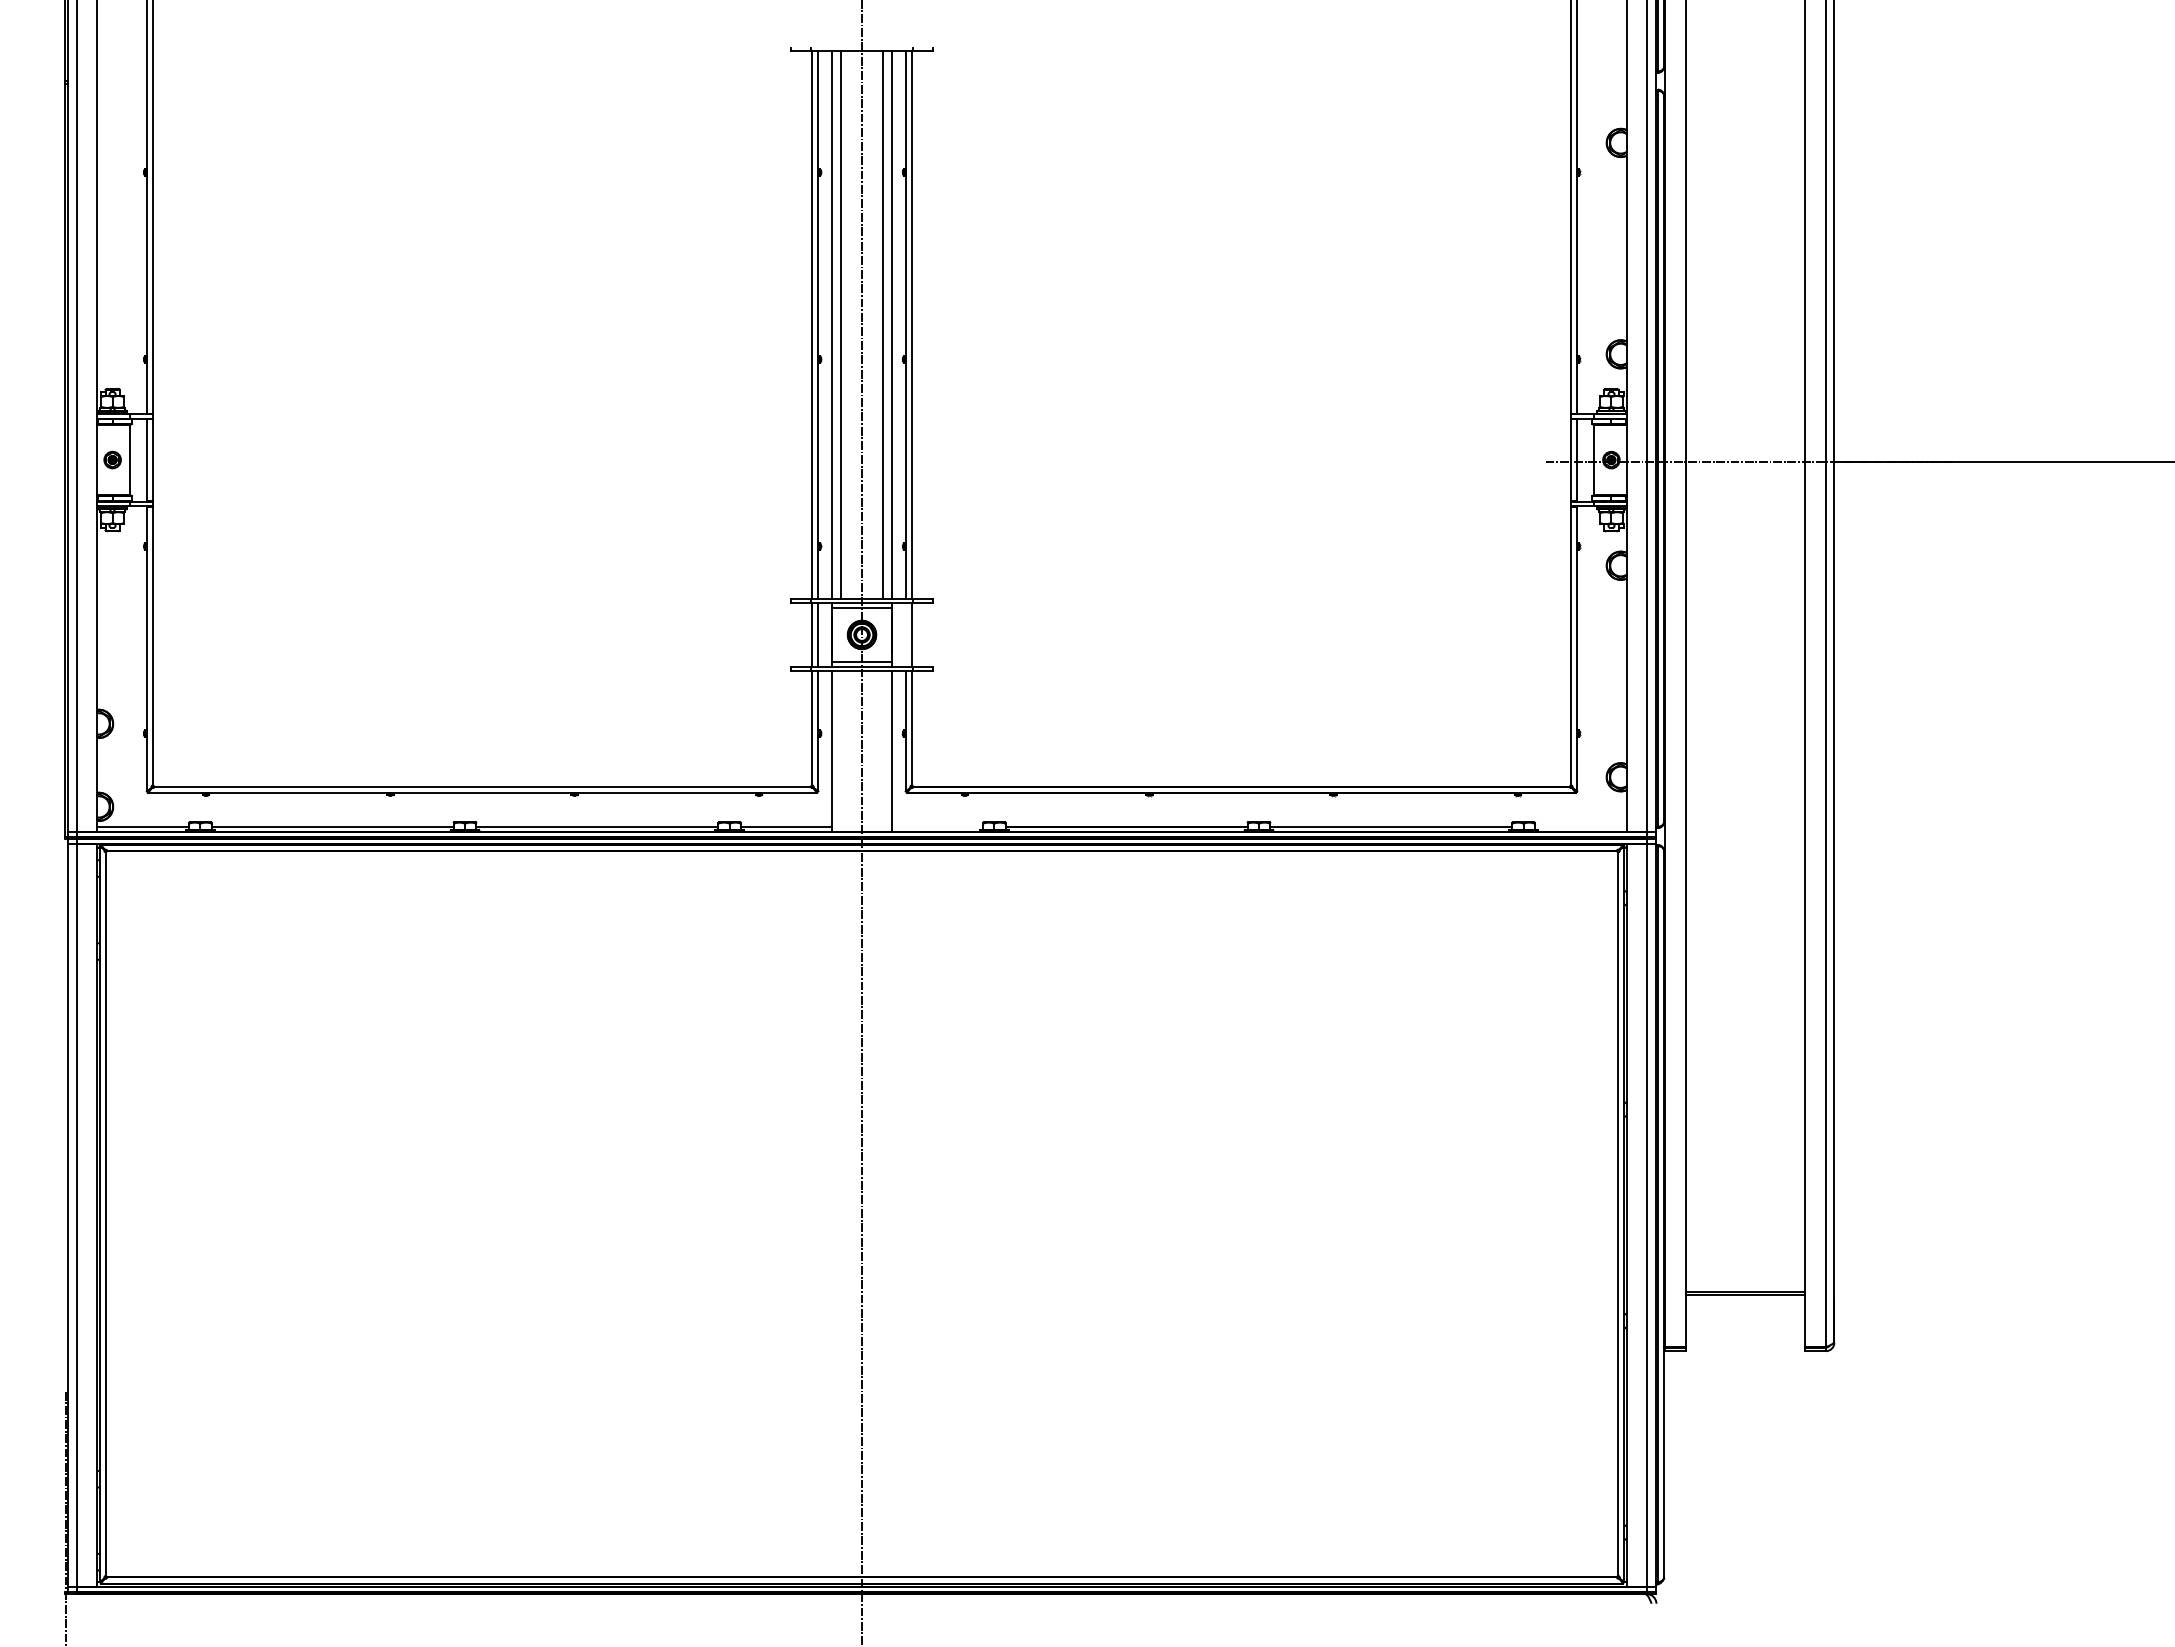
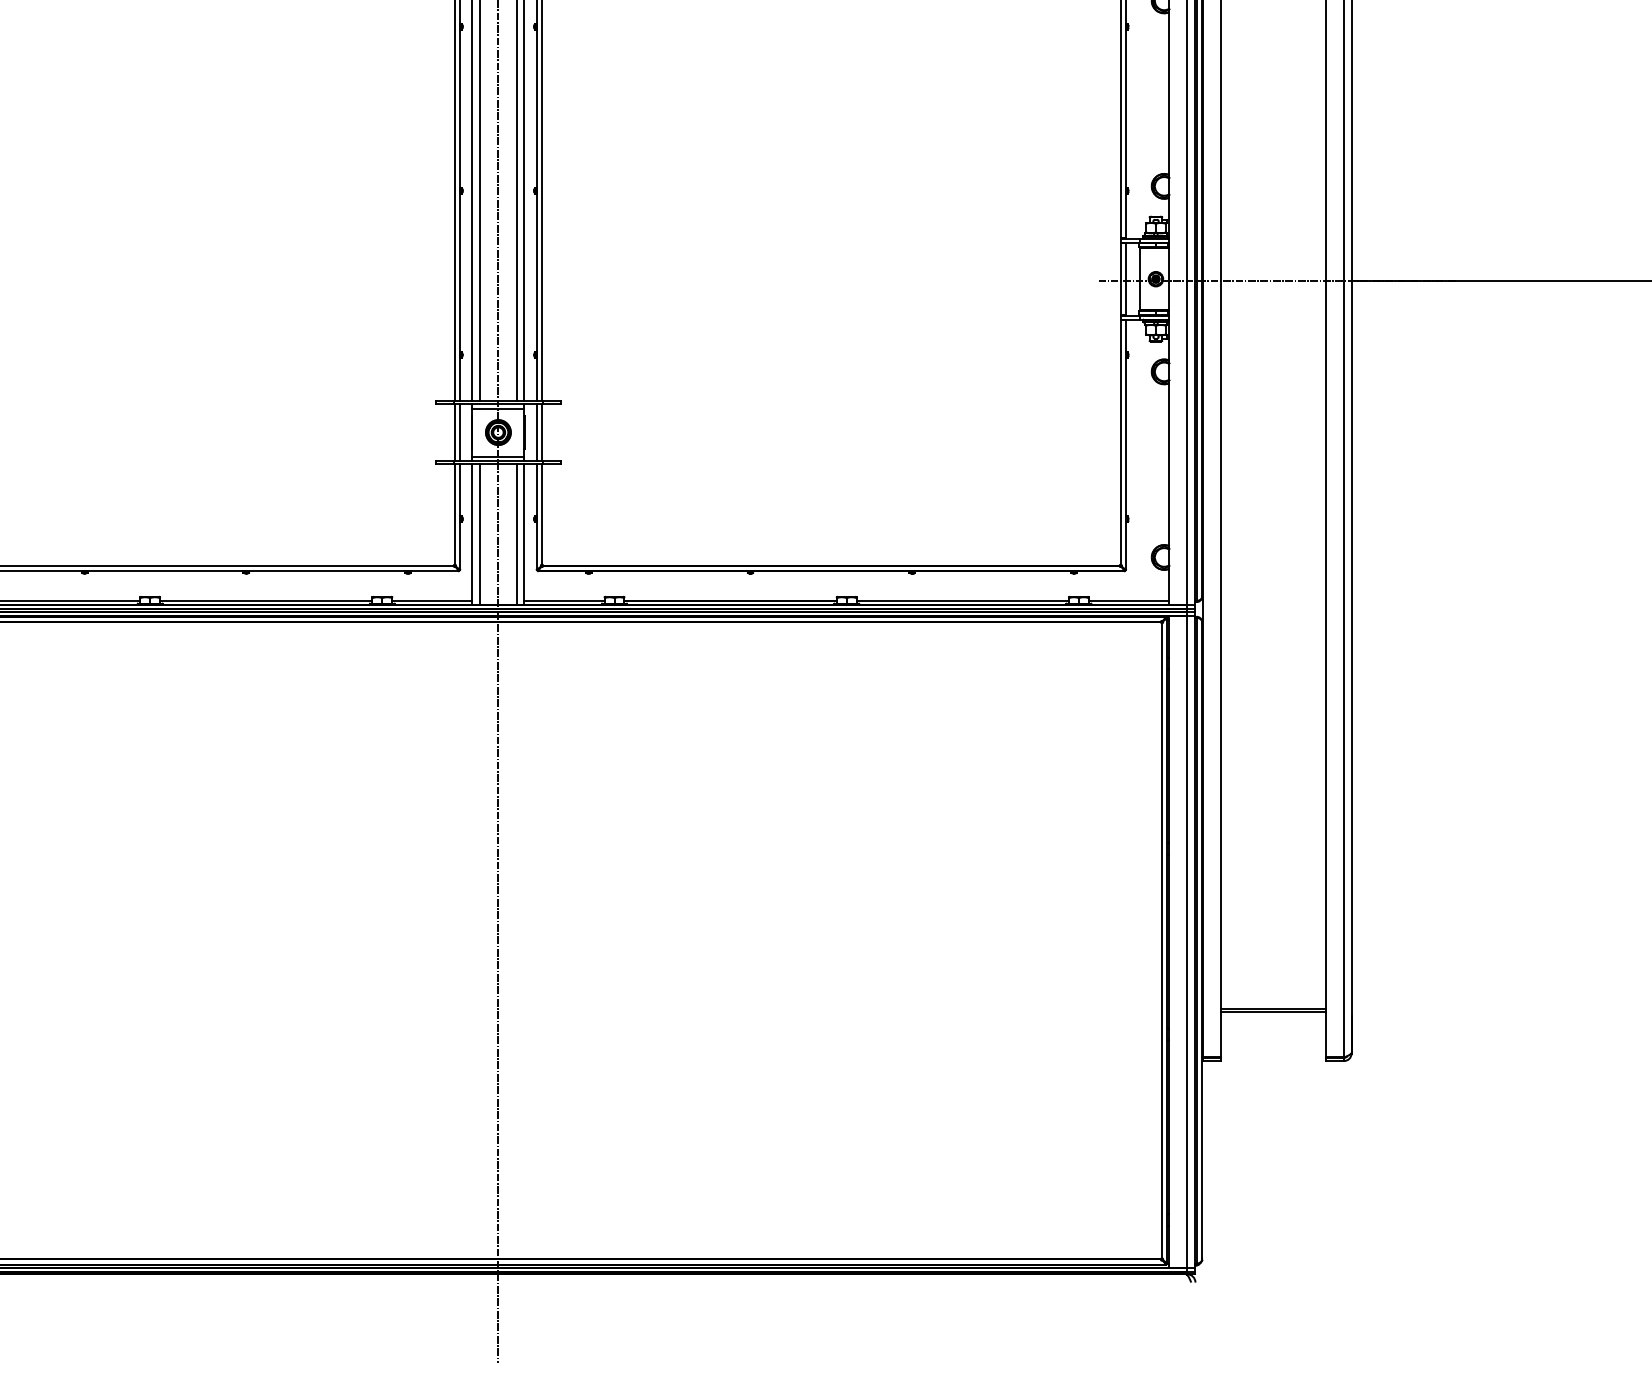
line: (905, 634) -> (536, 432), added
line: (840, 750) -> (479, 533), added
line: (883, 750) -> (517, 533), added
line: (937, 827) -> (564, 601), added
line: (1580, 827) -> (1128, 601), added

